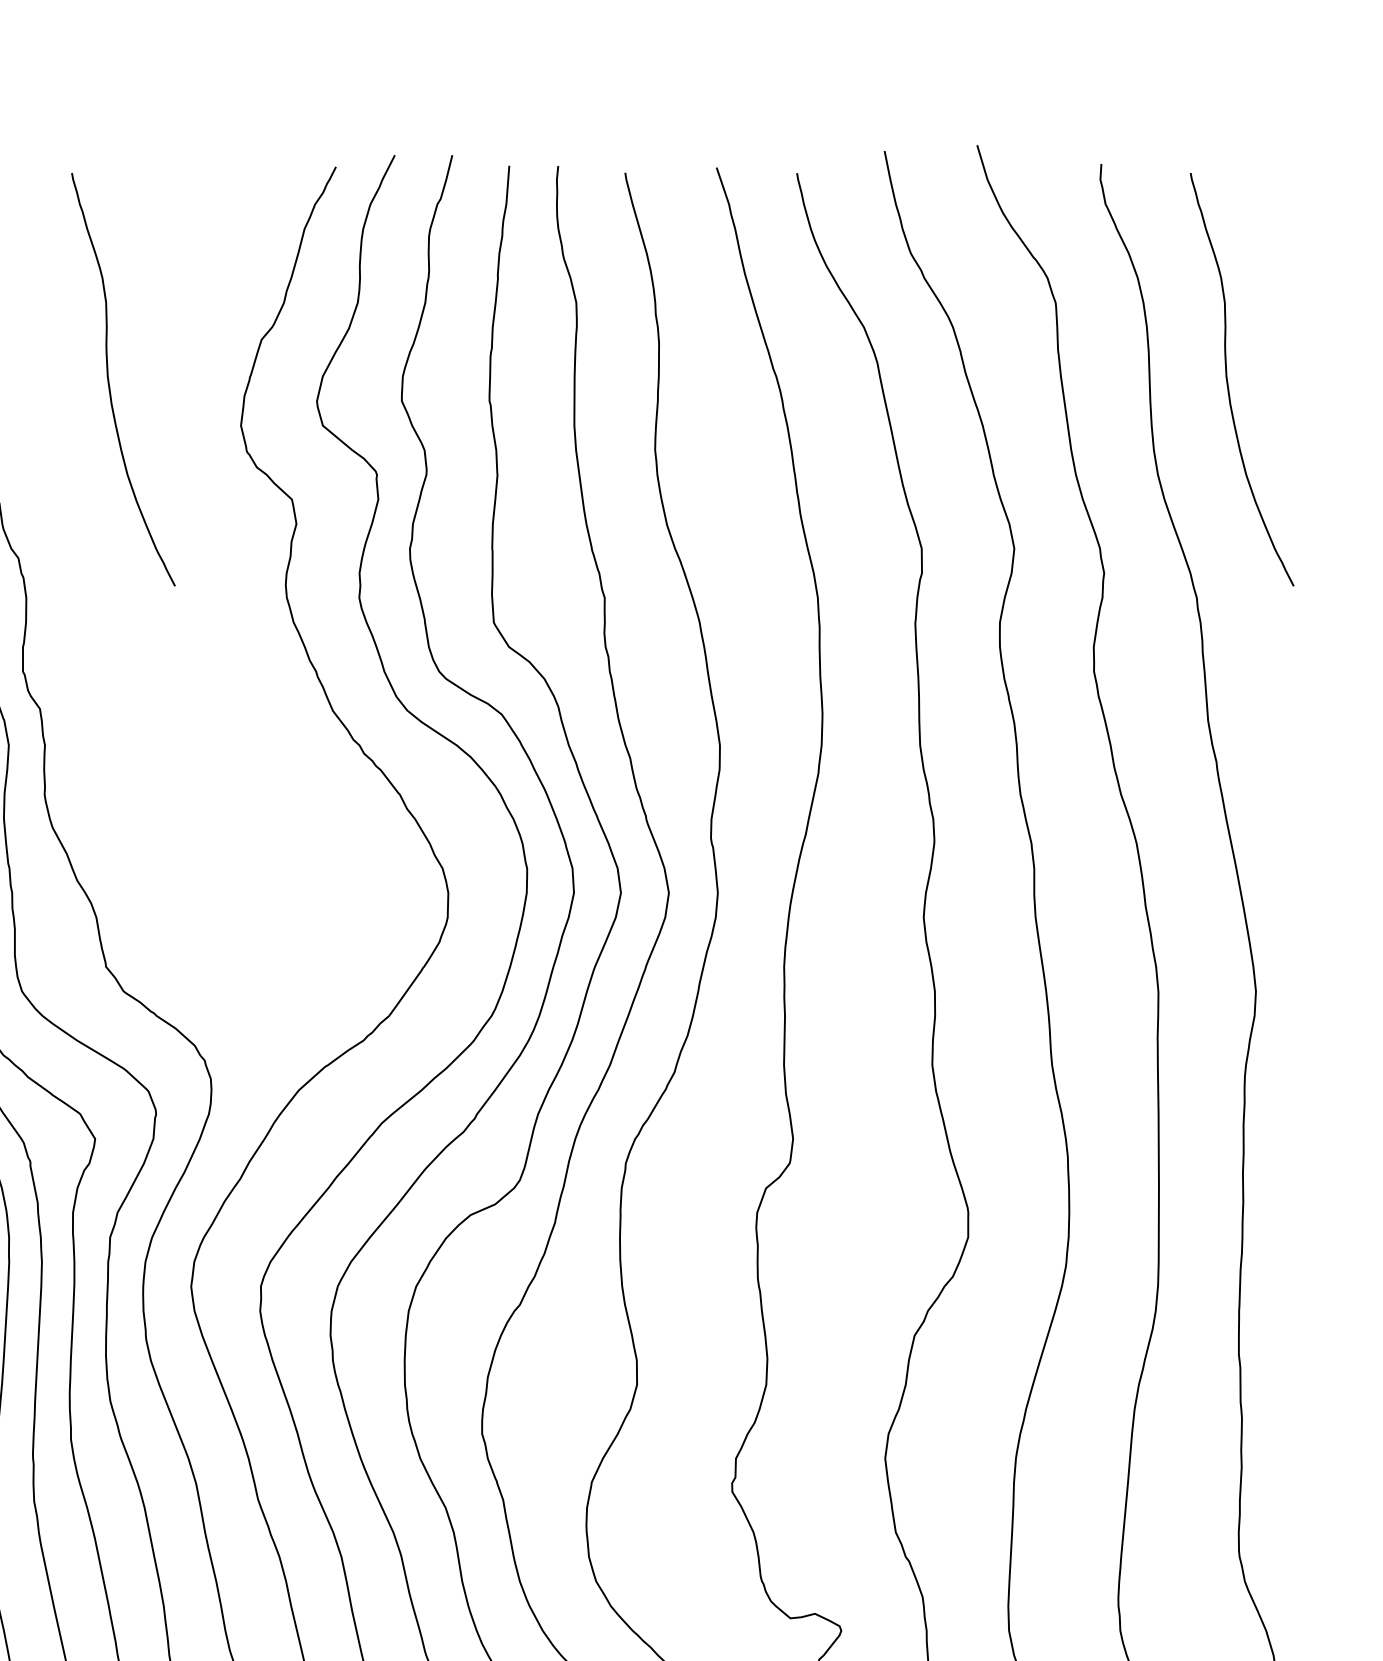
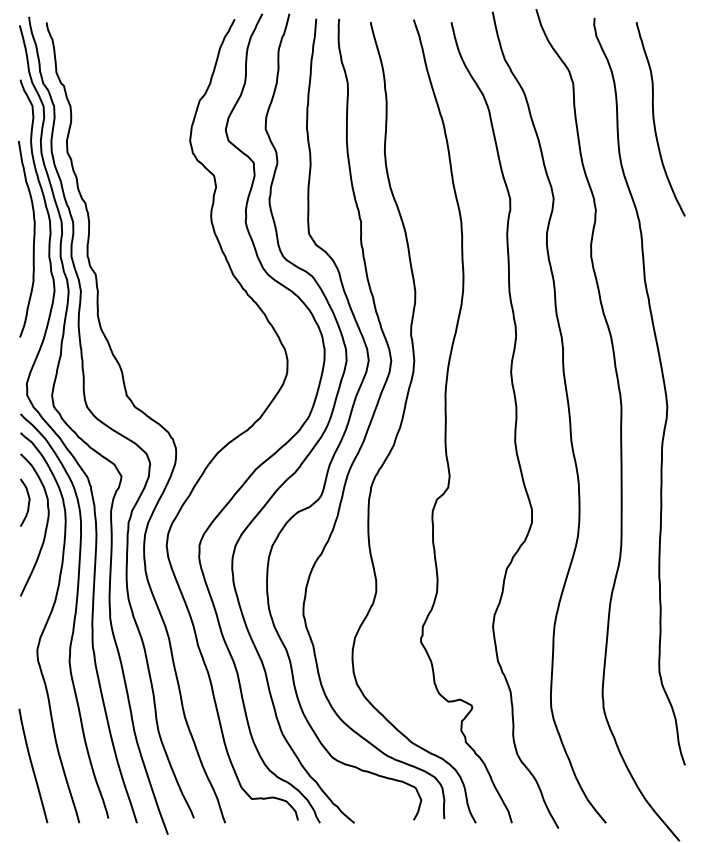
curve: (110, 380) -> (128, 119), removed

